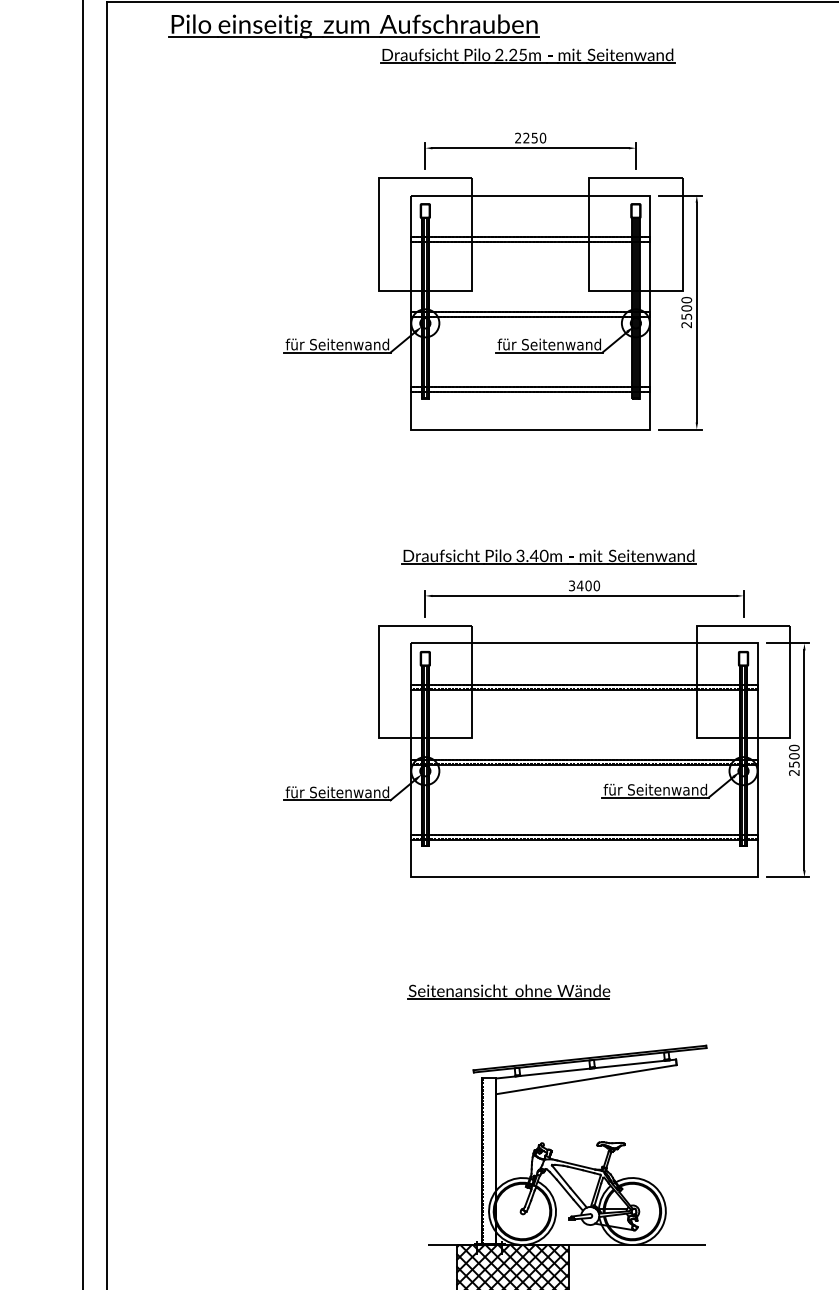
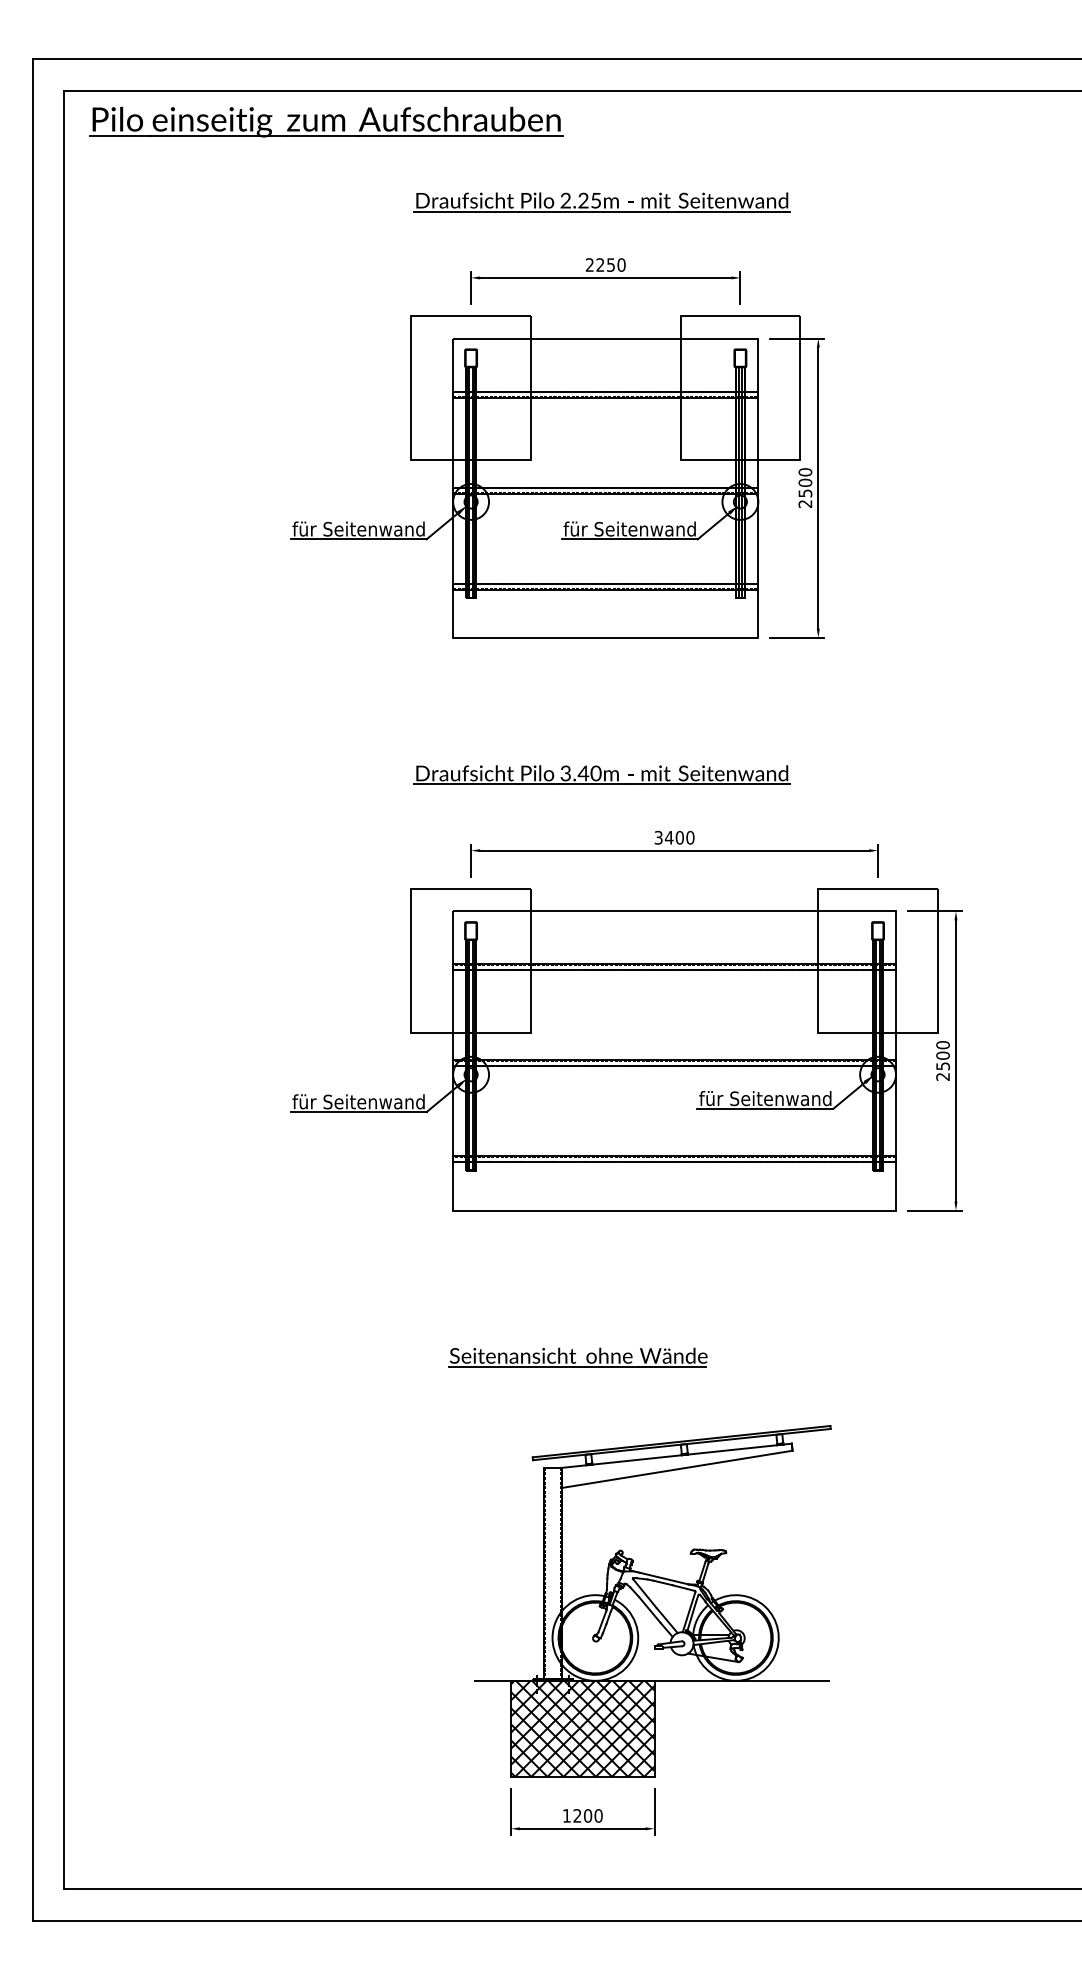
part: (354, 25) -> (326, 121), moved
part: (527, 56) -> (601, 202), moved
part: (548, 556) -> (601, 774), moved

